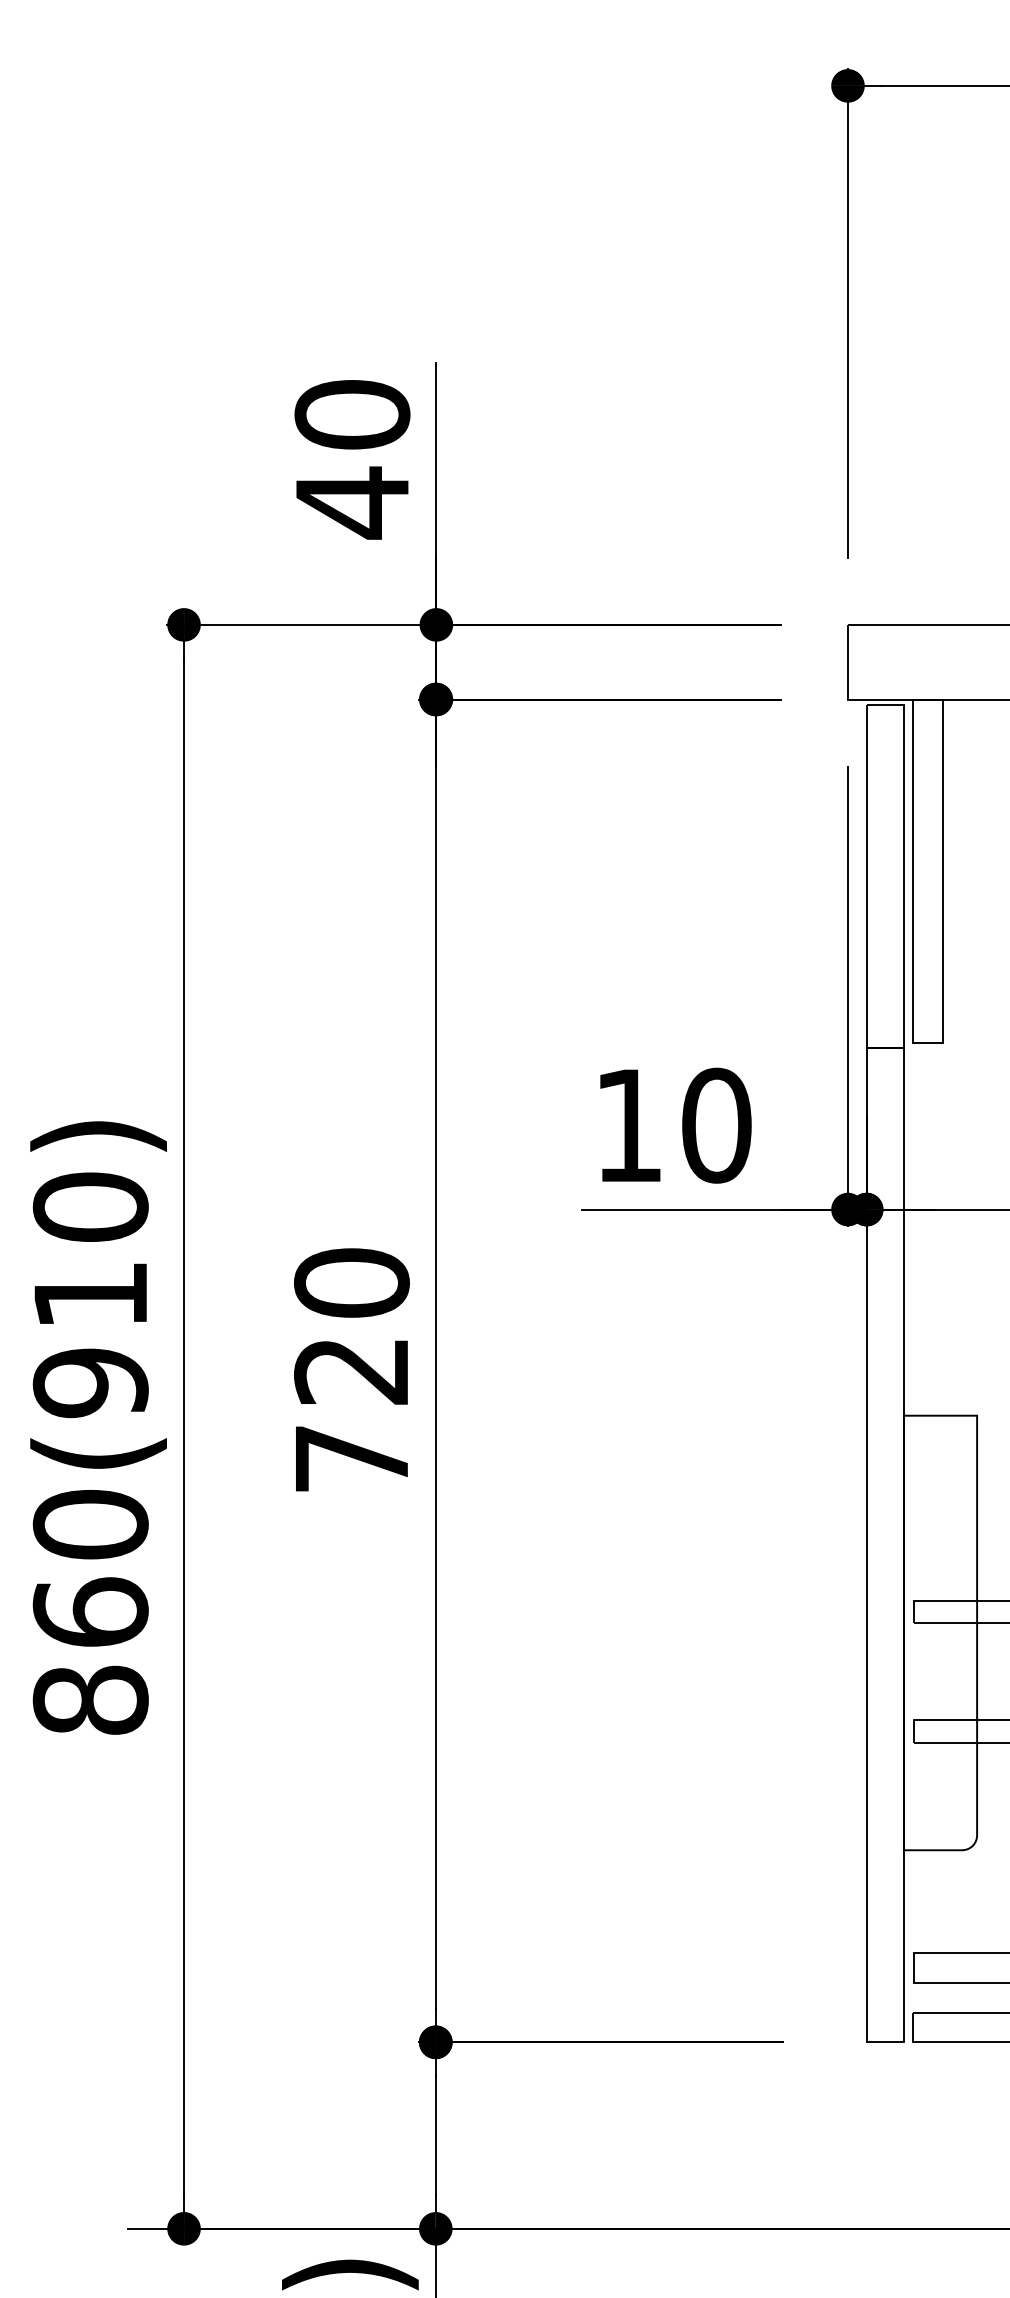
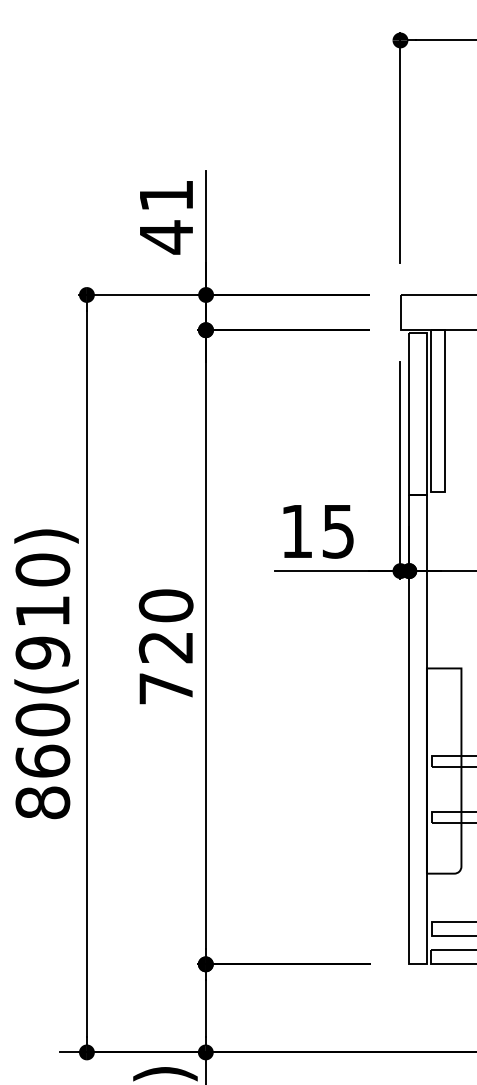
text: (352, 414) -> (166, 195), 40 -> 41
text: (716, 1125) -> (338, 531), 10 -> 15

